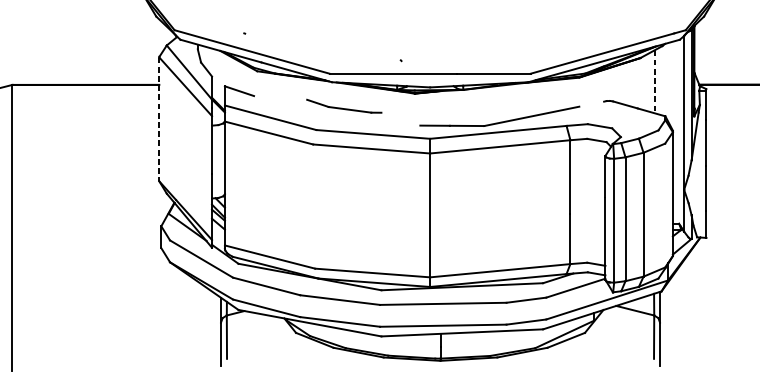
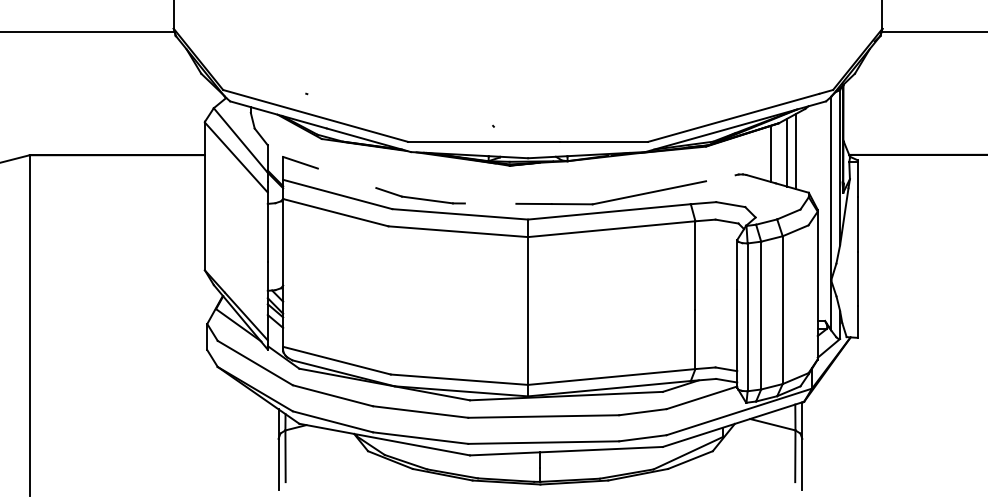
line: (655, 81) -> (796, 151), dashed -> solid
line: (647, 82) -> (787, 152), added
line: (634, 83) -> (771, 153), added
part: (344, 106) -> (420, 195), moved
line: (158, 119) -> (204, 196), dashed -> solid

